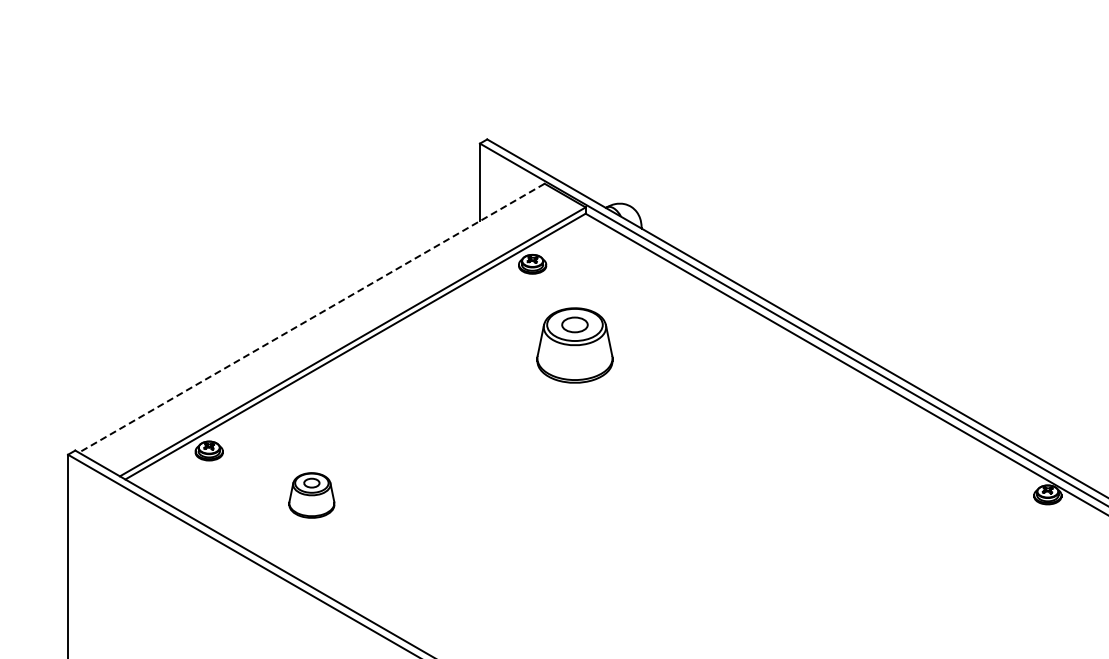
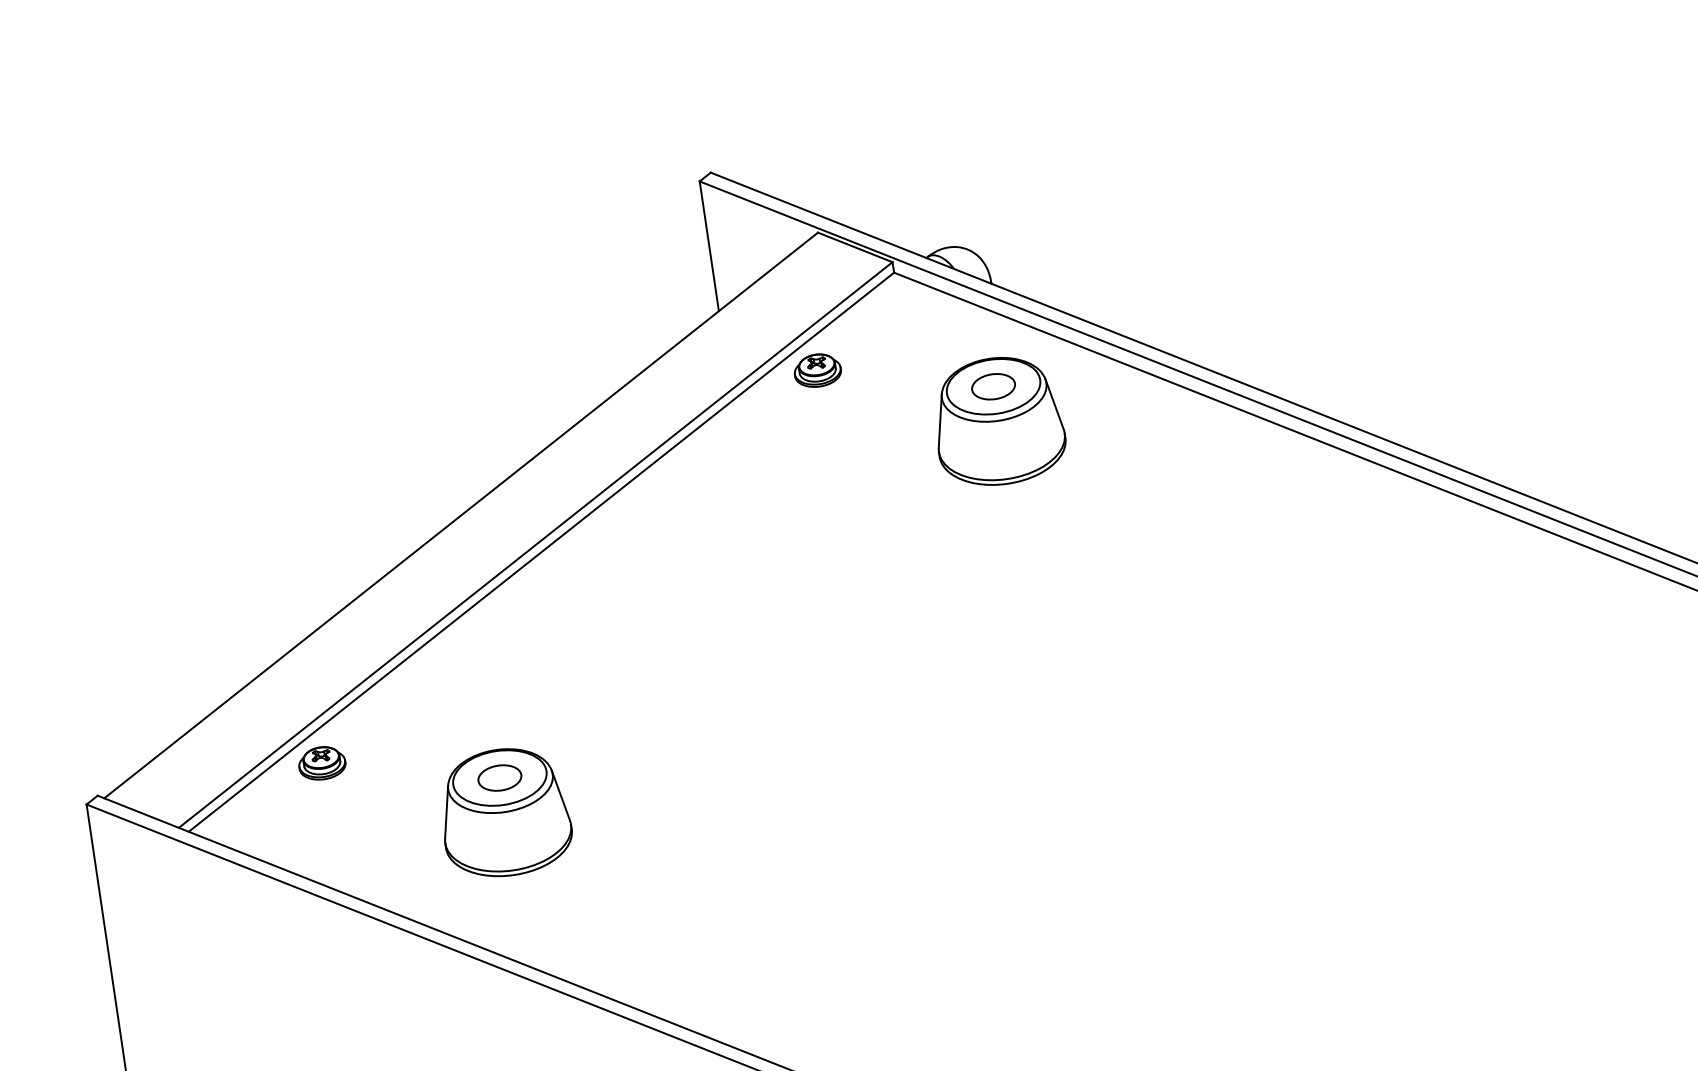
line: (311, 318) -> (460, 516), dashed -> solid
part: (574, 345) -> (997, 421), moved
part: (311, 495) -> (504, 812), size x1.67

